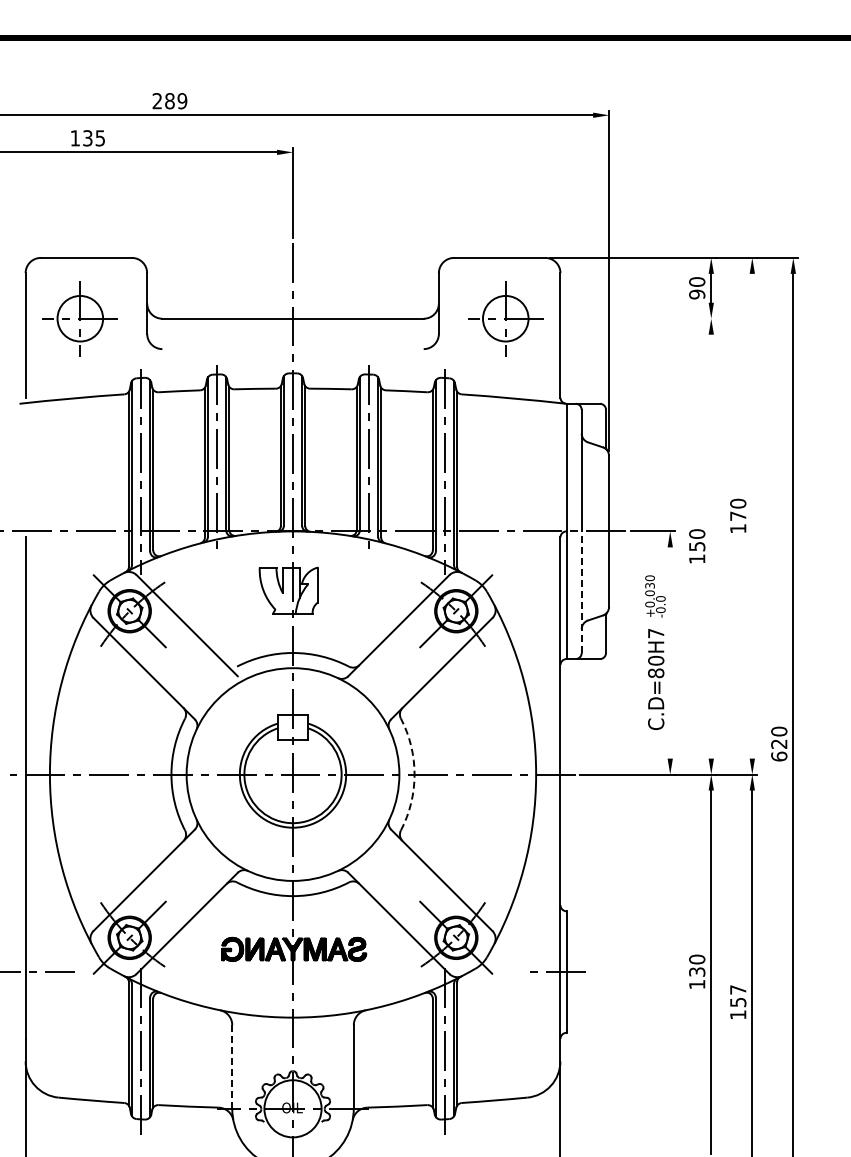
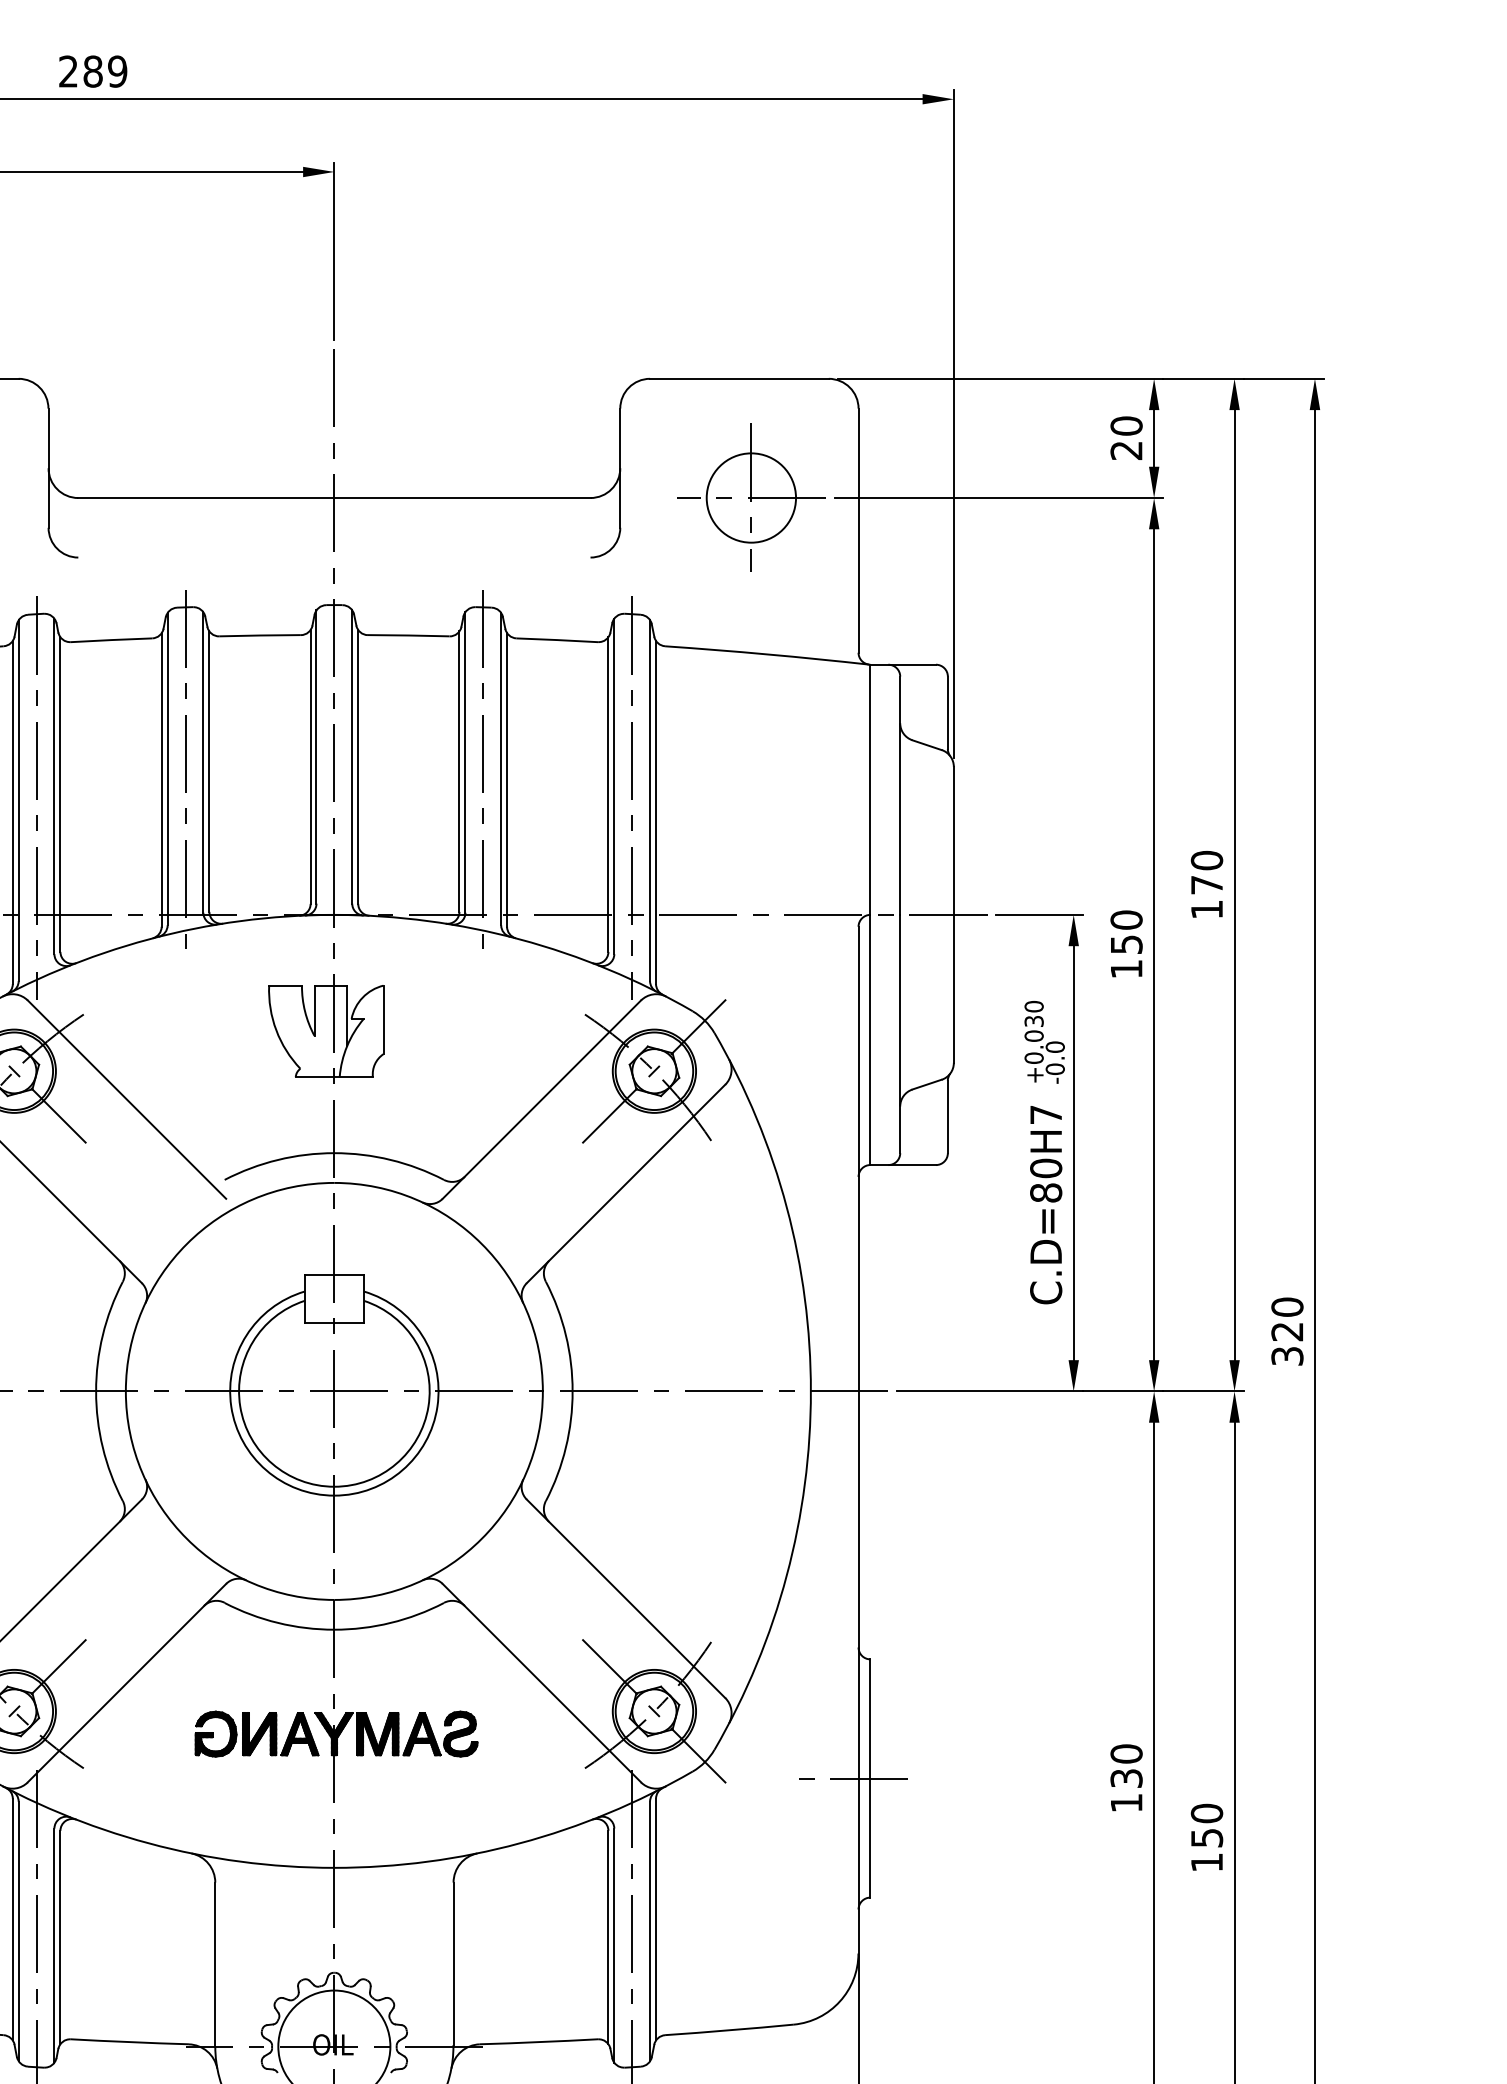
text: (697, 294) -> (1127, 450), 90 -> 20
line: (631, 318) -> (997, 497), added
line: (752, 515) -> (1234, 883), added
line: (711, 546) -> (1154, 944), added
line: (581, 592) -> (899, 1034), dashed -> solid
line: (670, 652) -> (1074, 1152), added
text: (779, 756) -> (1287, 1356), 620 -> 320
arc: (414, 774) -> (572, 1391), dashed -> solid
text: (738, 989) -> (1207, 1812), 157 -> 150
line: (232, 1066) -> (215, 1963), dashed -> solid

